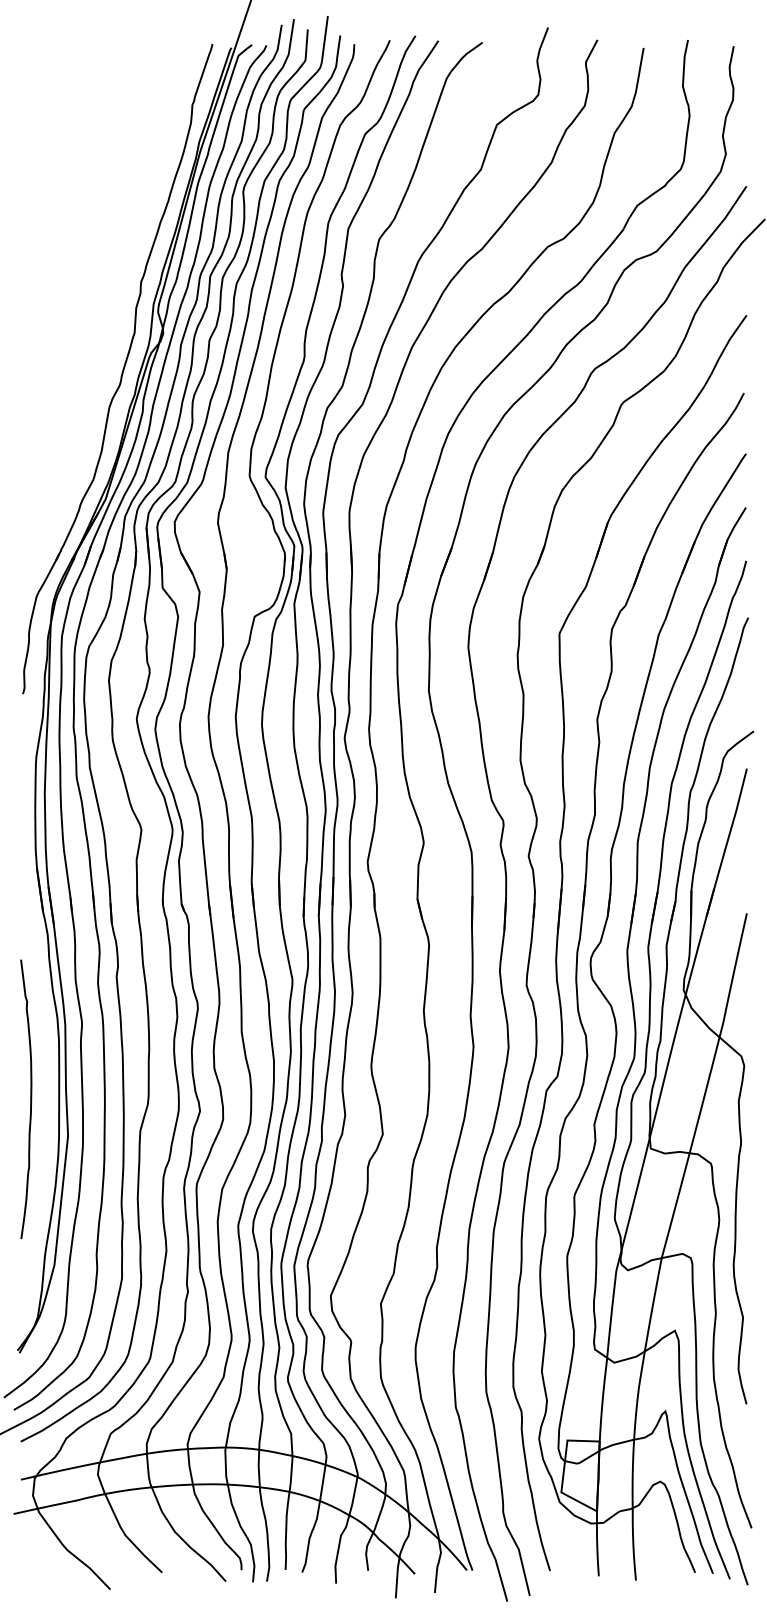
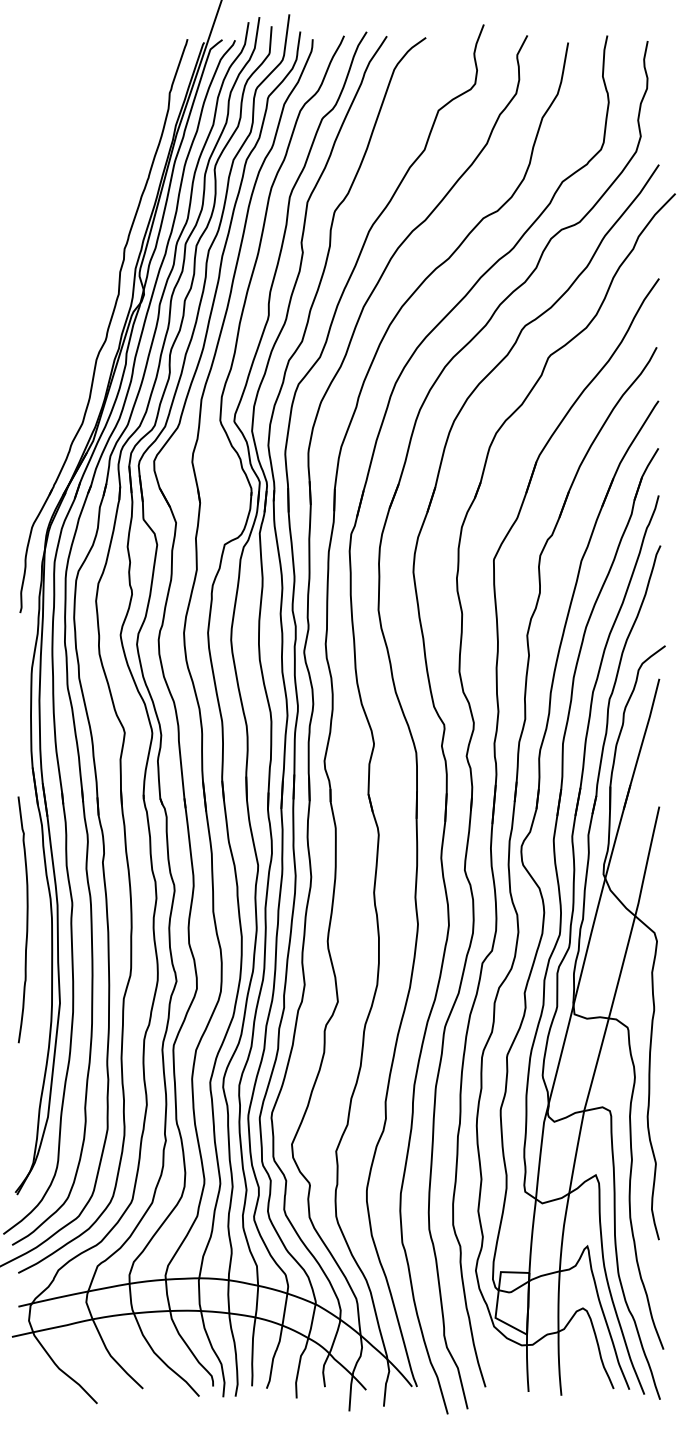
curve: (30, 1098) -> (26, 919), moved

